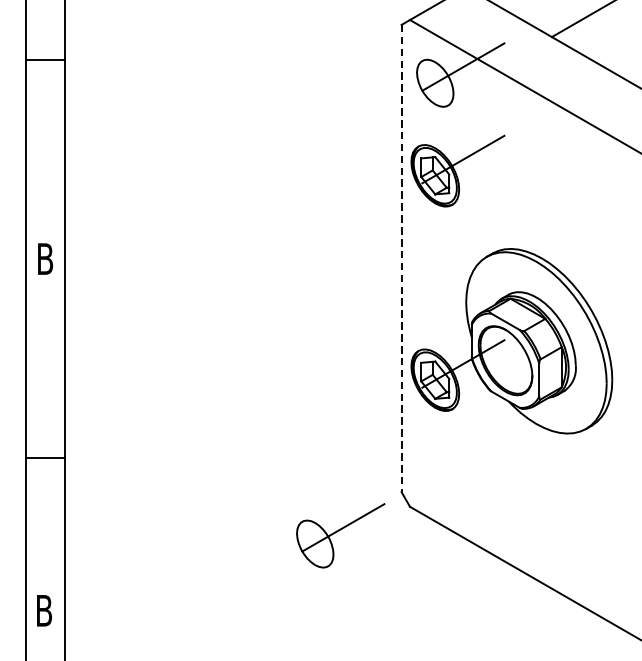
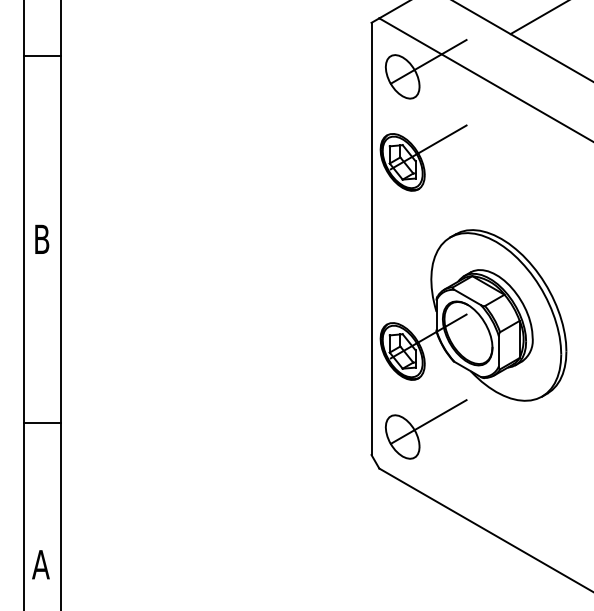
line: (401, 259) -> (371, 239), dashed -> solid
part: (339, 535) -> (425, 429), moved
text: (43, 610) -> (40, 564), B -> A

